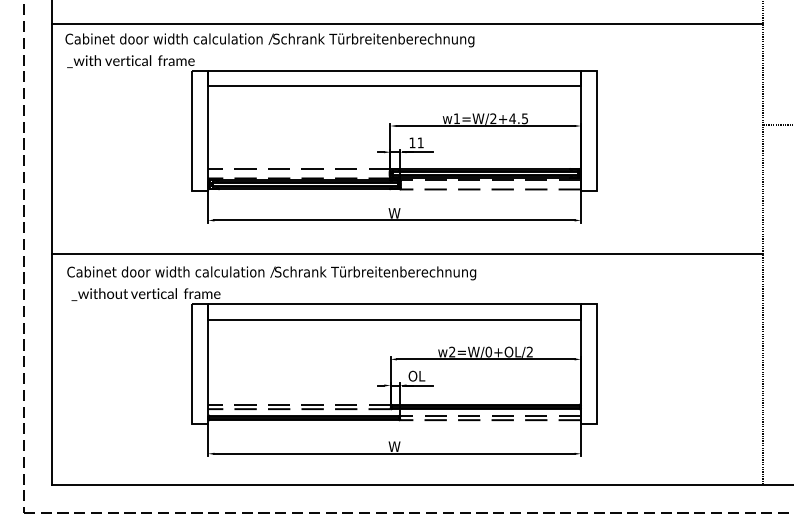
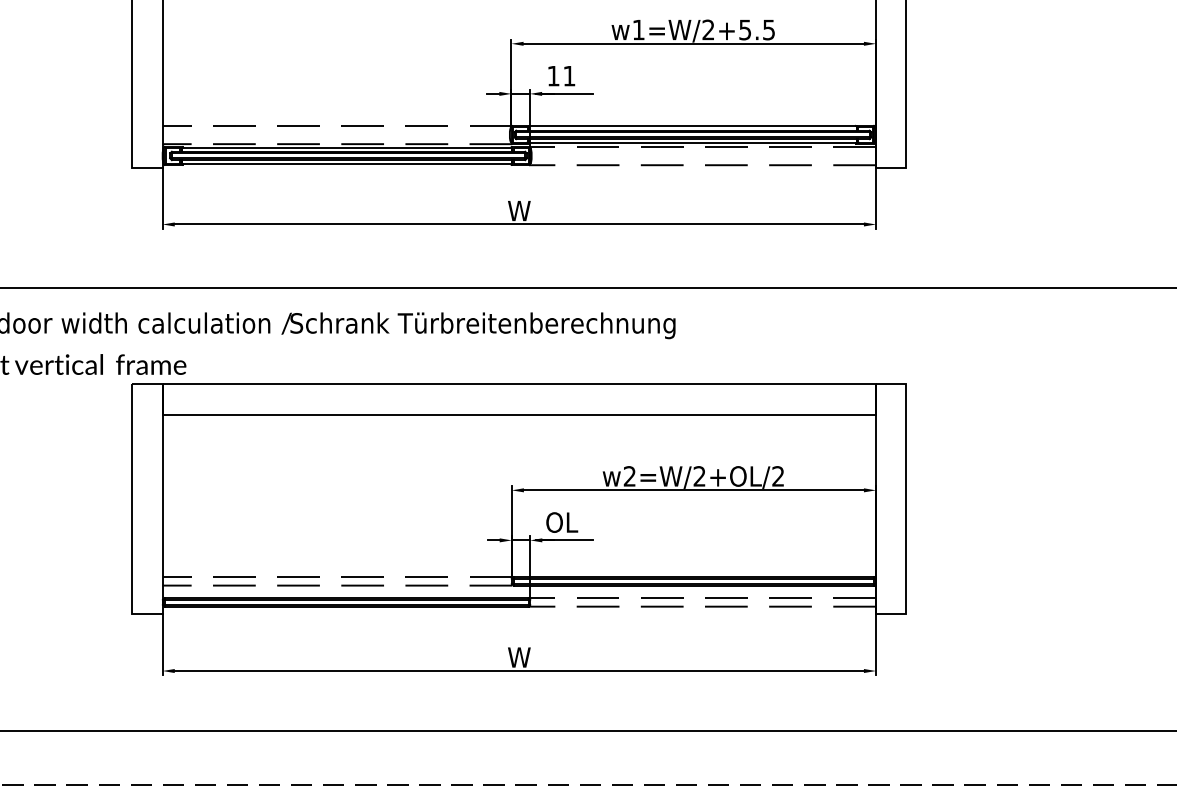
text: (512, 118) -> (745, 29), w1=W/2+4.5 -> w1=W/2+5.5
text: (488, 351) -> (699, 475), w2=W/0+OL/2 -> w2=W/2+OL/2

